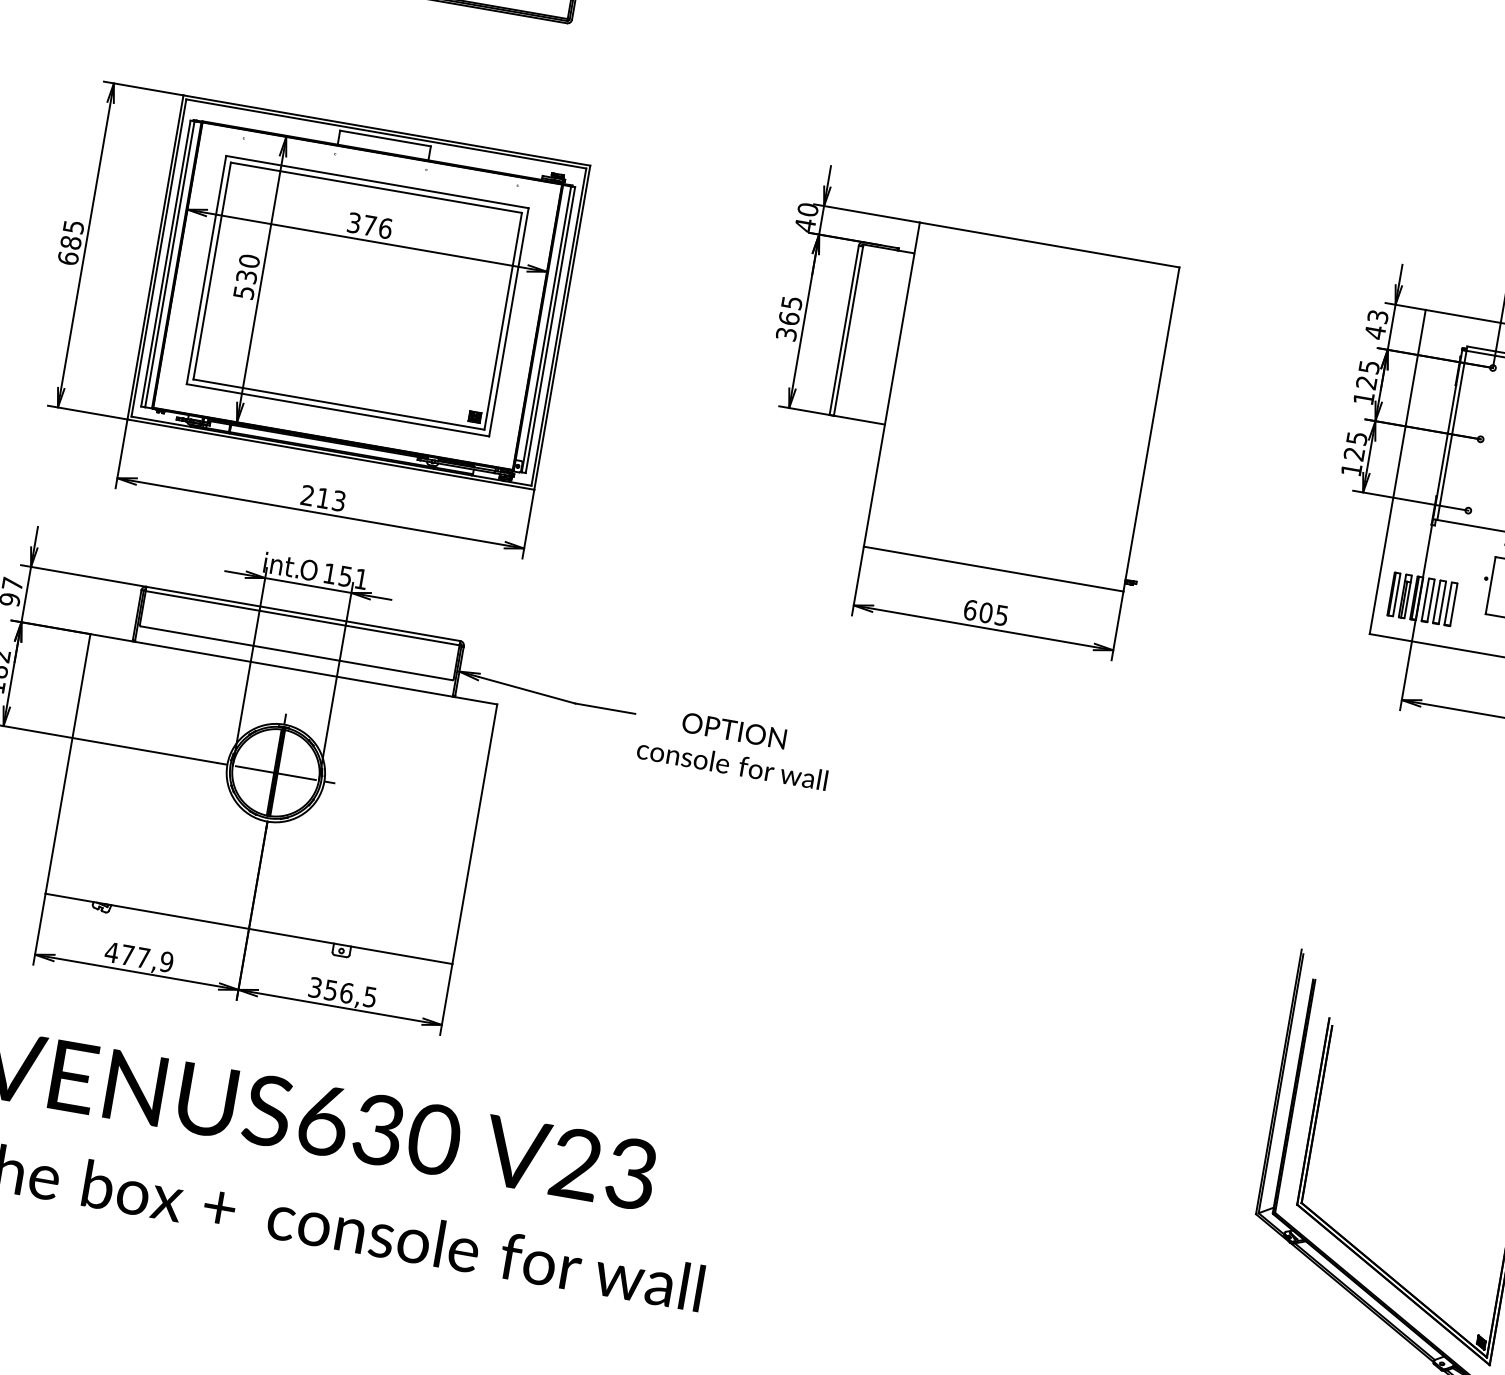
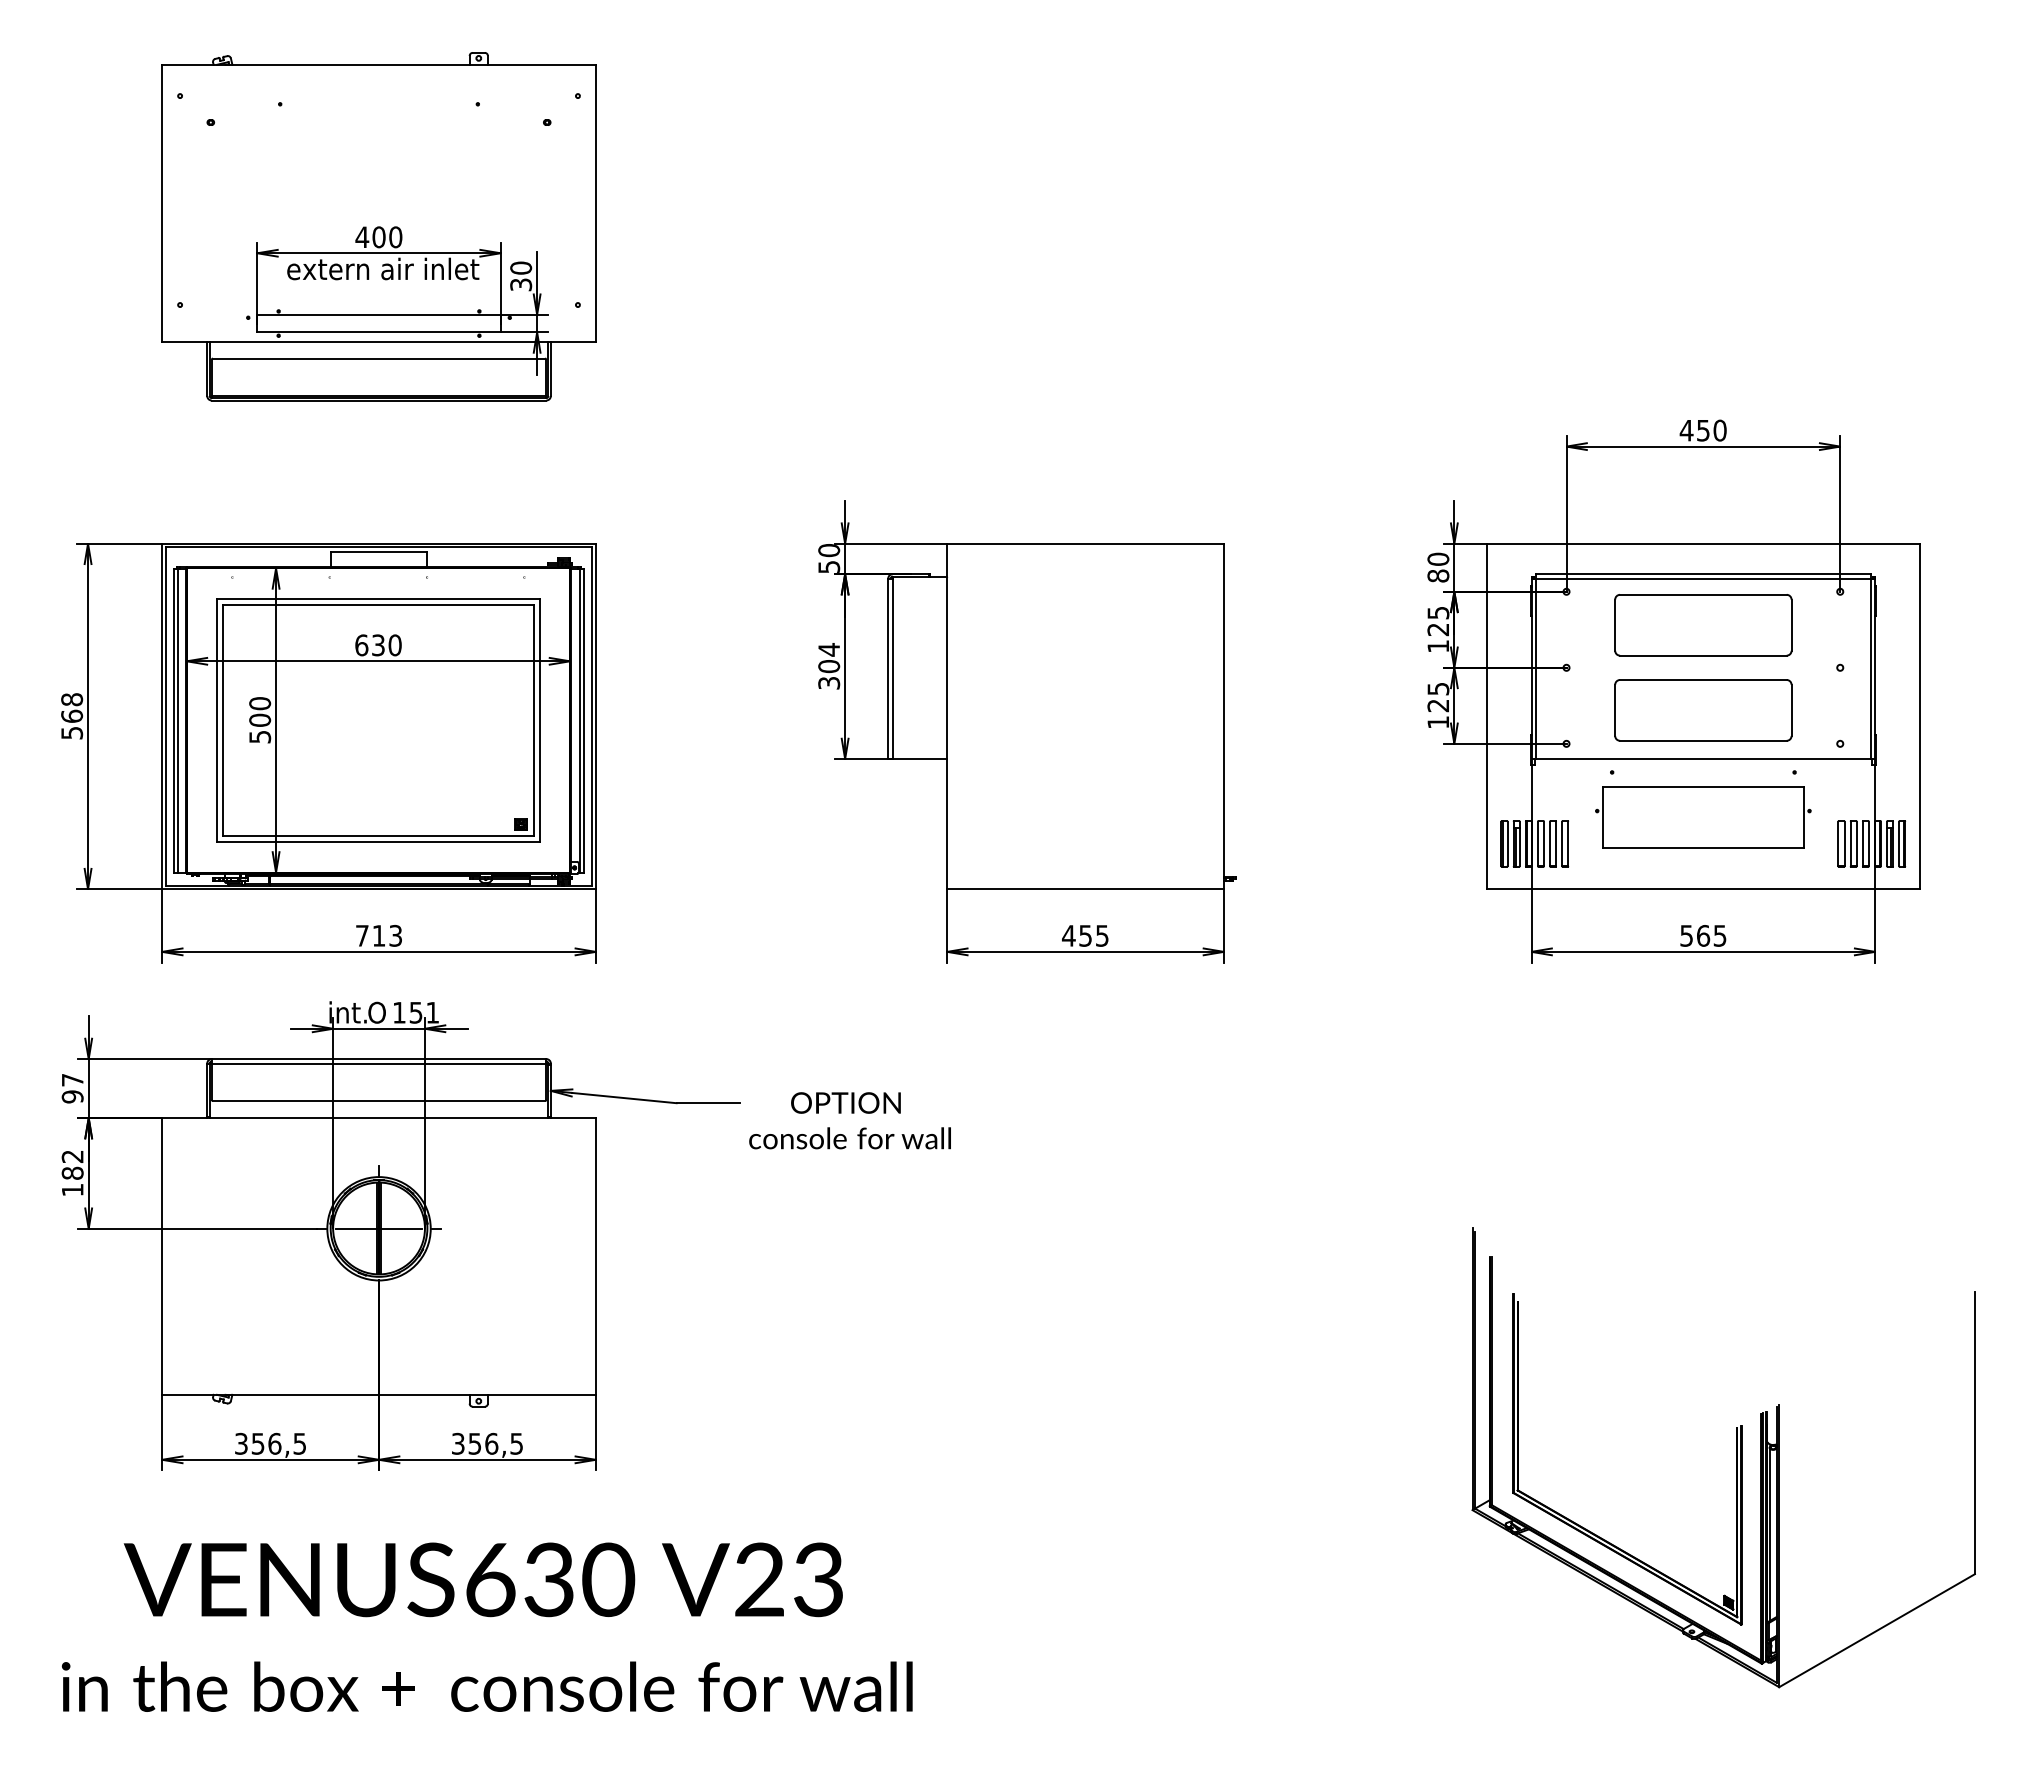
text: (369, 225) -> (378, 645), 376 -> 630
text: (805, 225) -> (829, 567), 40 -> 50
text: (71, 242) -> (72, 716), 685 -> 568
text: (247, 276) -> (260, 719), 530 -> 500
text: (790, 311) -> (829, 658), 365 -> 304
text: (1376, 324) -> (1438, 567), 43 -> 80
text: (307, 495) -> (362, 935), 213 -> 713
text: (978, 611) -> (1077, 935), 605 -> 455
text: (139, 956) -> (270, 1443), 477,9 -> 356,5

